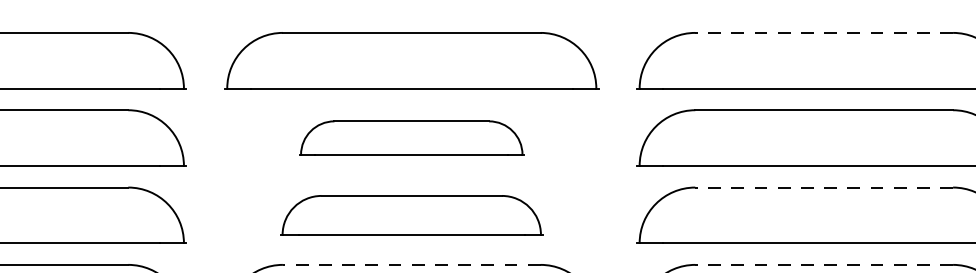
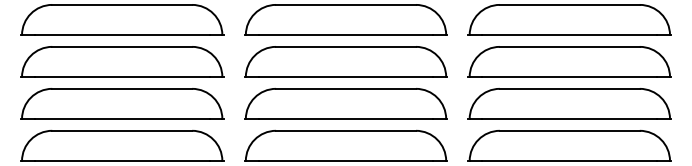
line: (823, 32) -> (569, 4), dashed -> solid
part: (410, 137) -> (345, 61), size x1.67
line: (823, 186) -> (569, 88), dashed -> solid
part: (410, 214) -> (345, 103), size x1.43
line: (412, 264) -> (346, 130), dashed -> solid
line: (823, 264) -> (569, 130), dashed -> solid

